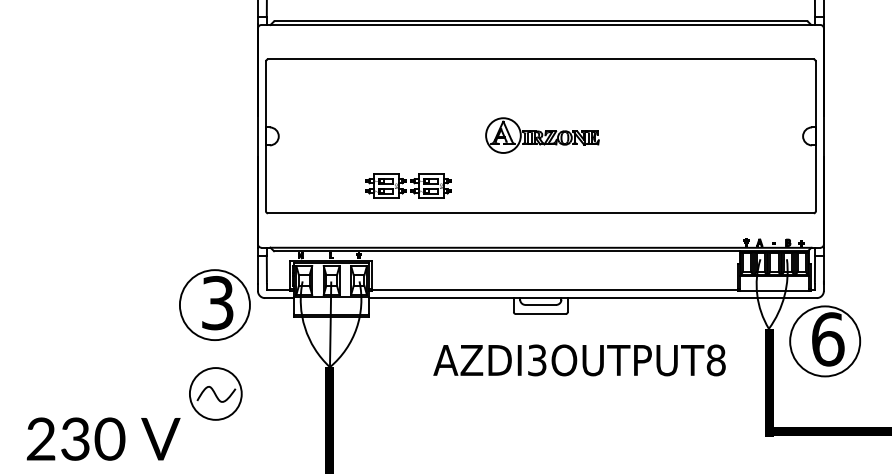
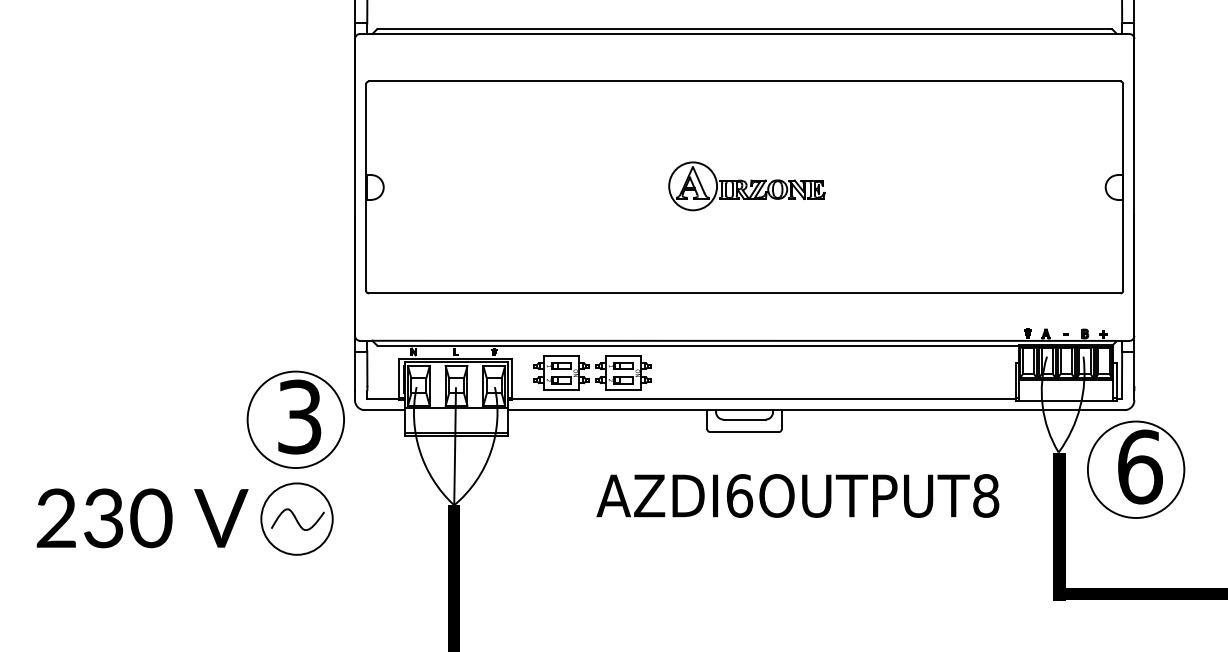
part: (408, 185) -> (592, 372), moved
text: (537, 360) -> (739, 495), AZDI3OUTPUT8 -> AZDI6OUTPUT8
part: (215, 393) -> (296, 518), moved
text: (103, 439) -> (142, 518), moved

